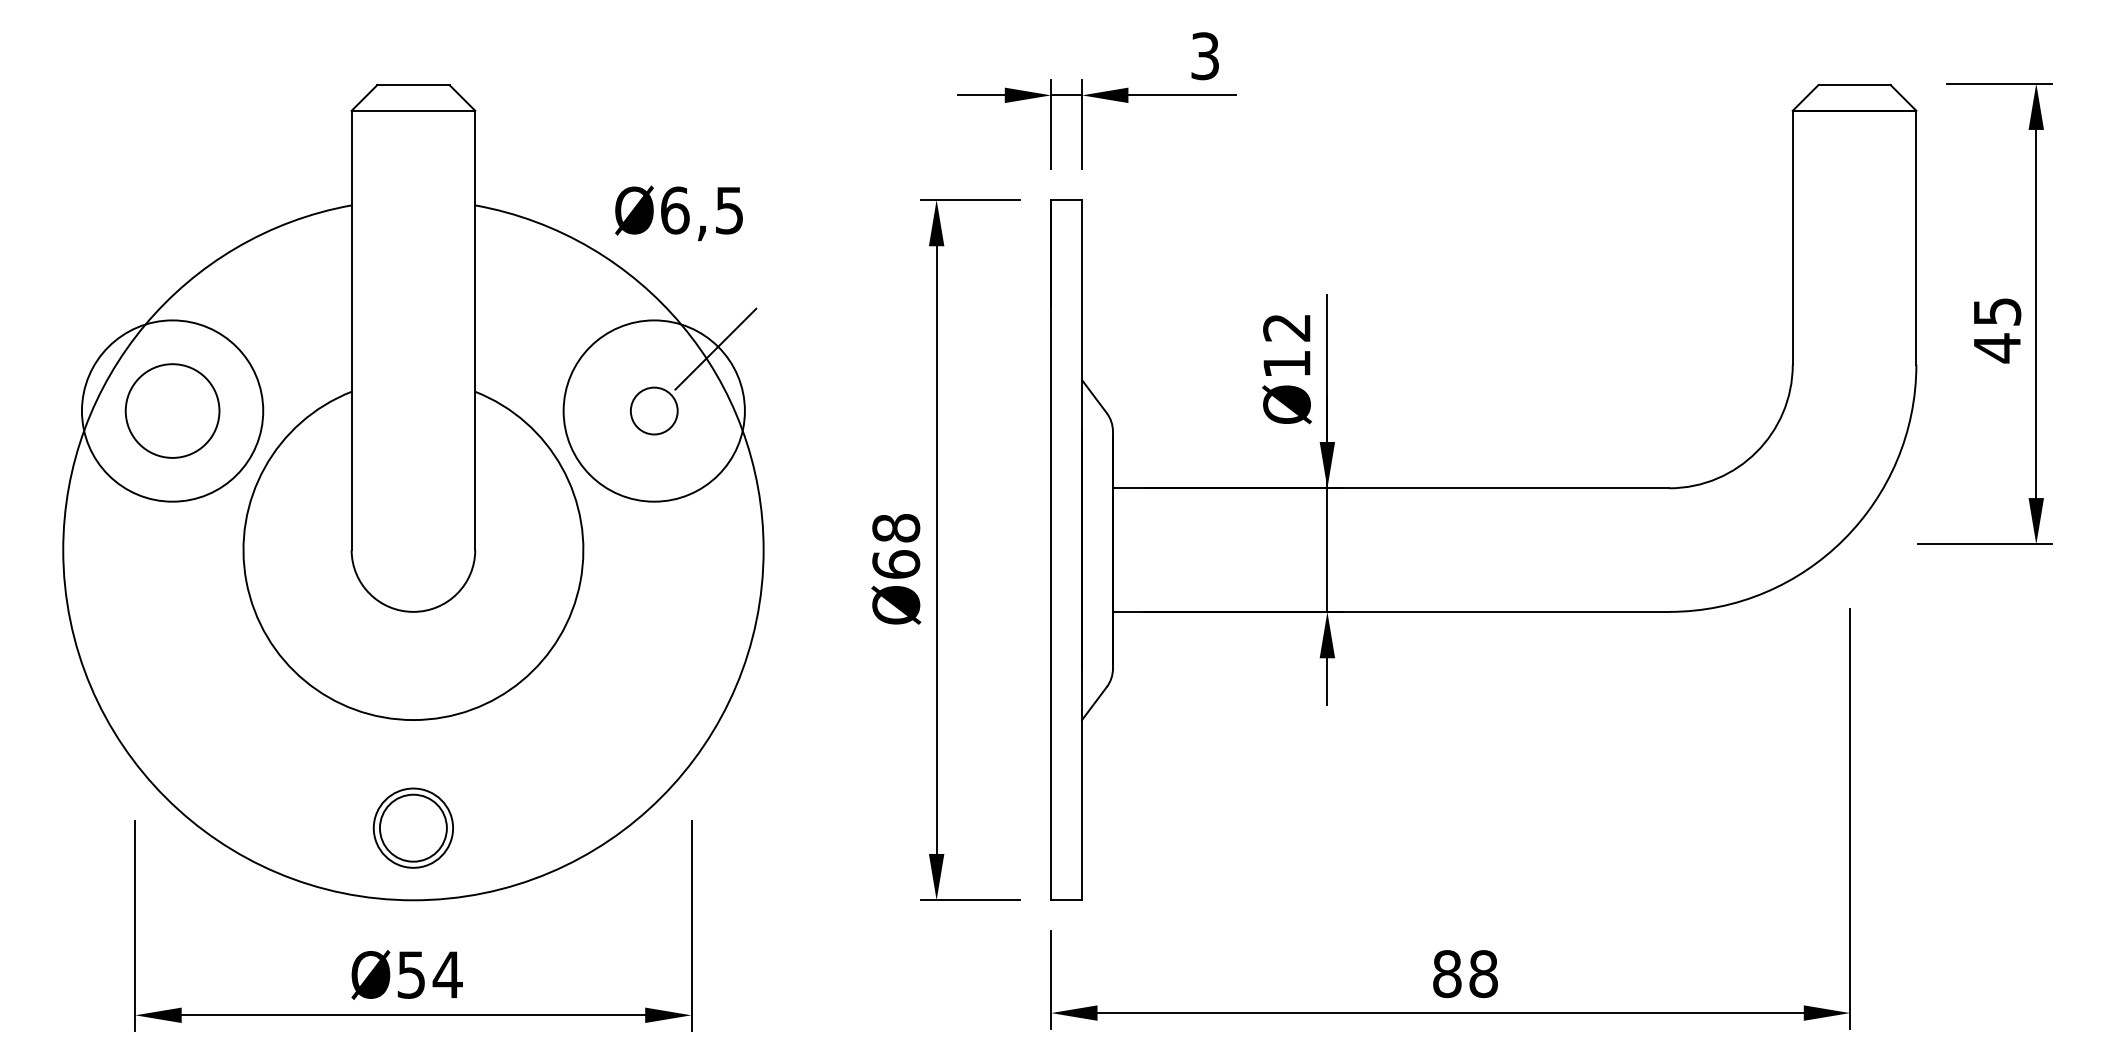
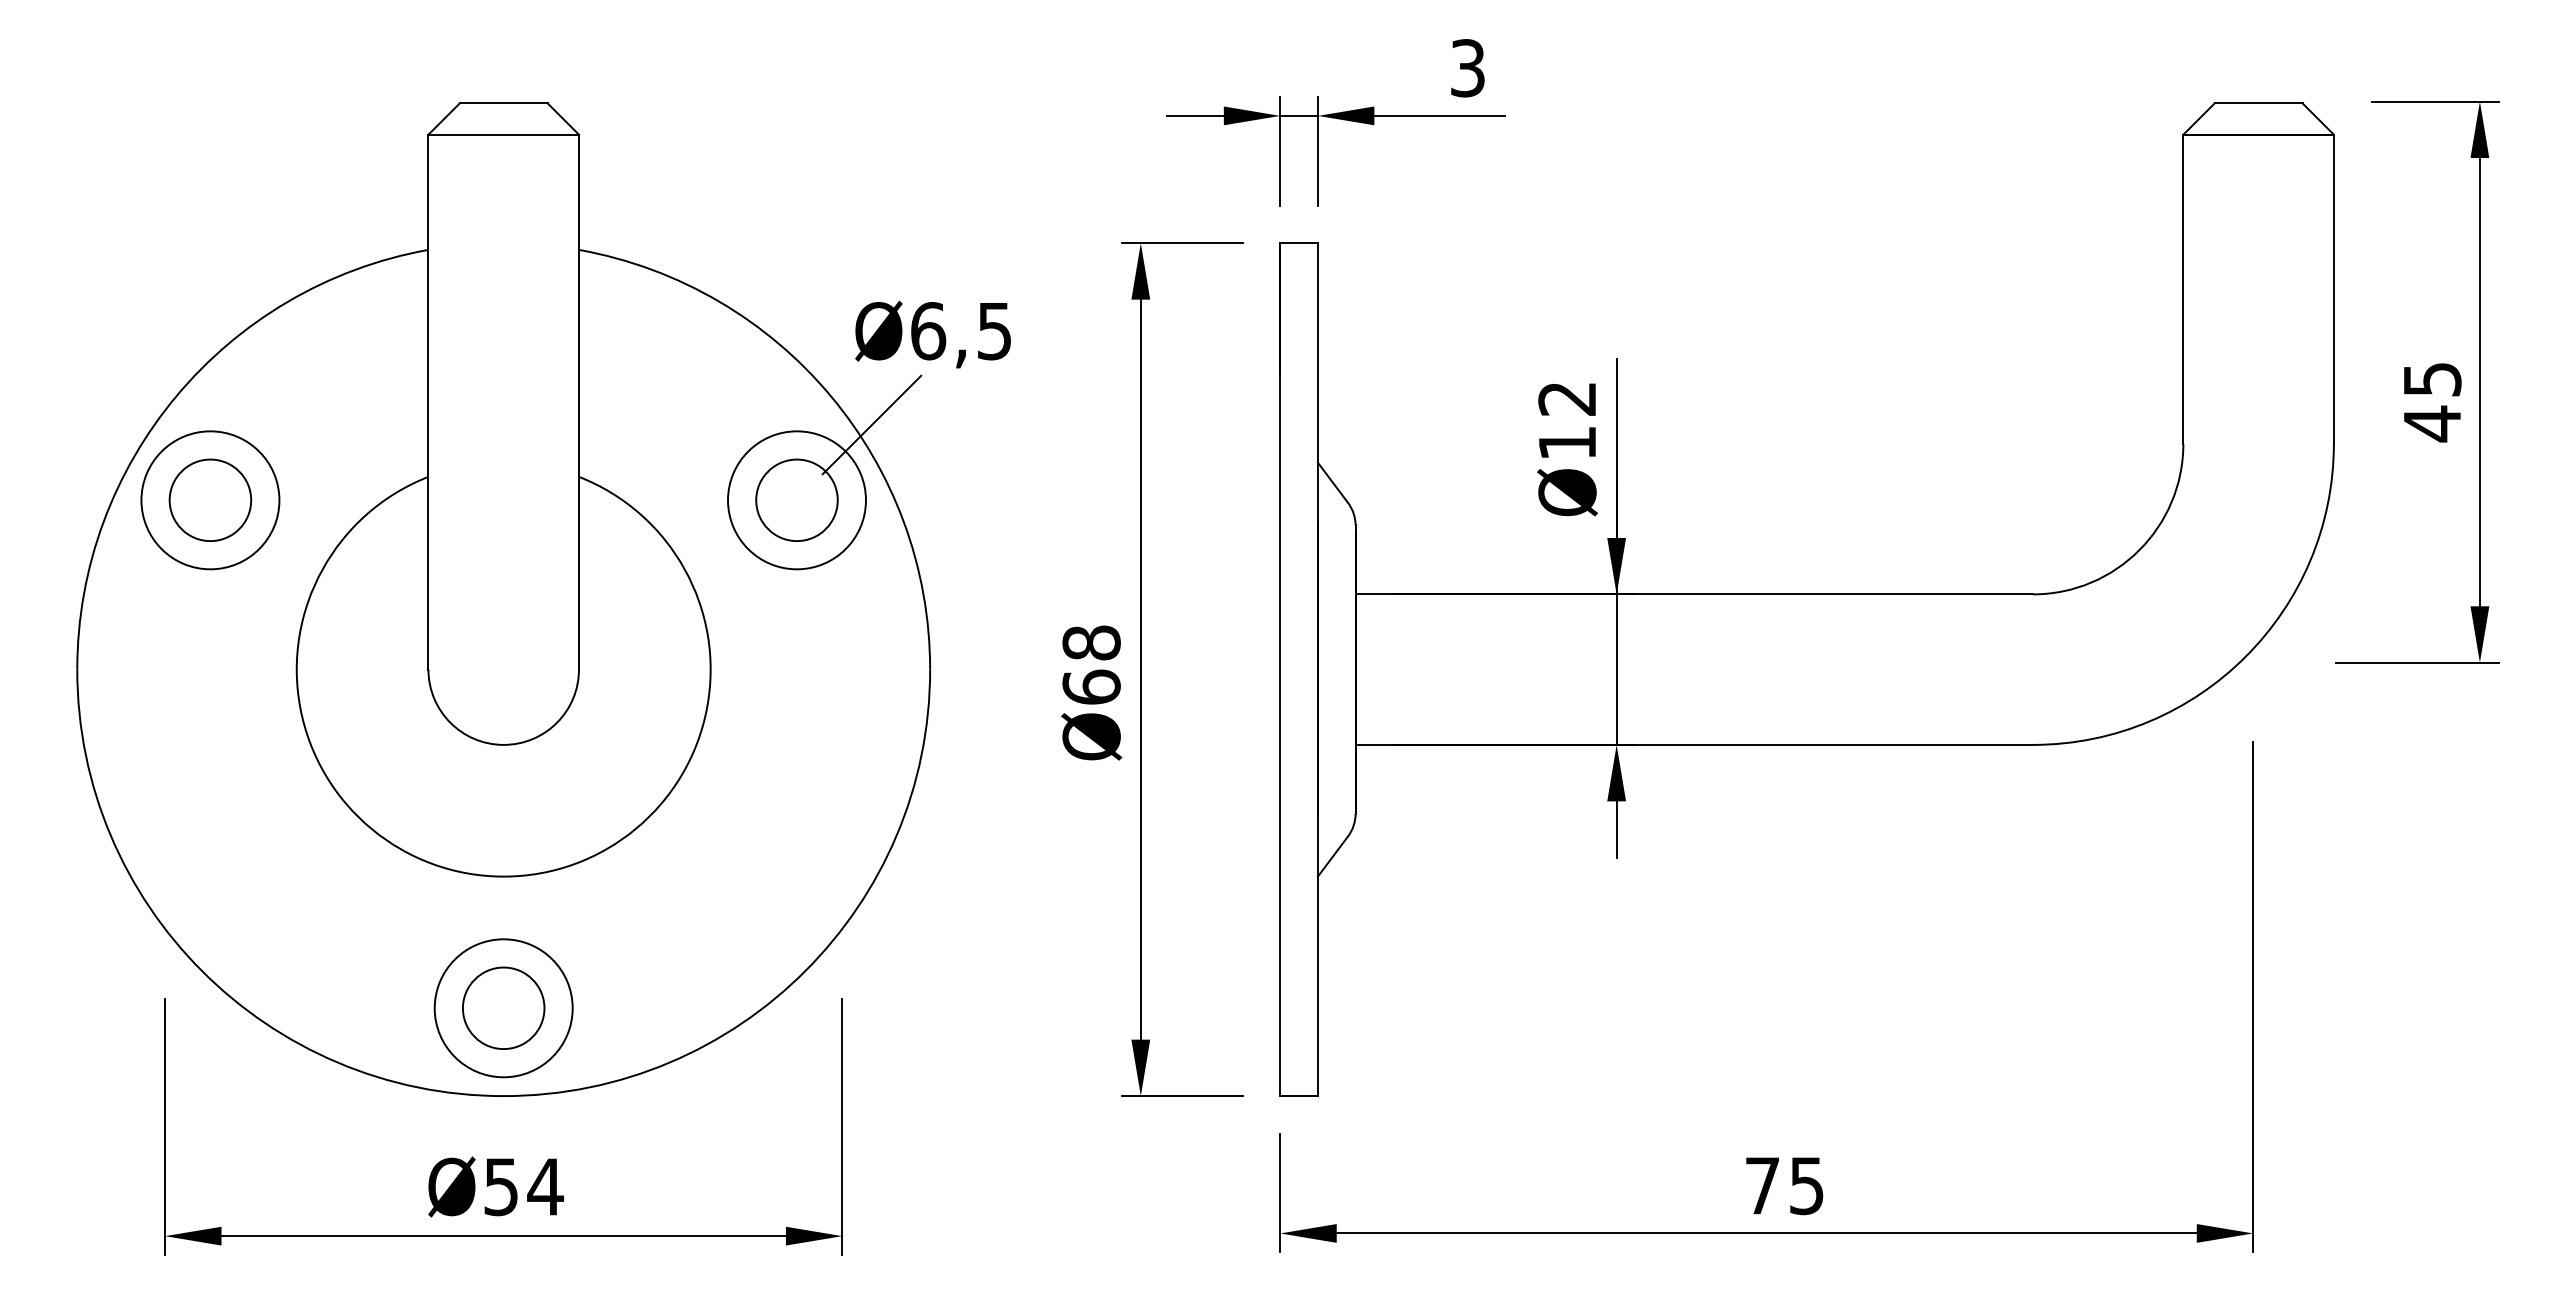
text: (678, 213) -> (932, 334), moved
circle: (172, 411) -> (210, 500), size x0.62
circle: (172, 411) -> (210, 500), size x0.71
circle: (653, 411) -> (796, 500), size x0.62
circle: (653, 411) -> (796, 500), size x1.43
circle: (413, 828) -> (503, 1008), size x1.43
text: (1465, 973) -> (1784, 1185), 88 -> 75

